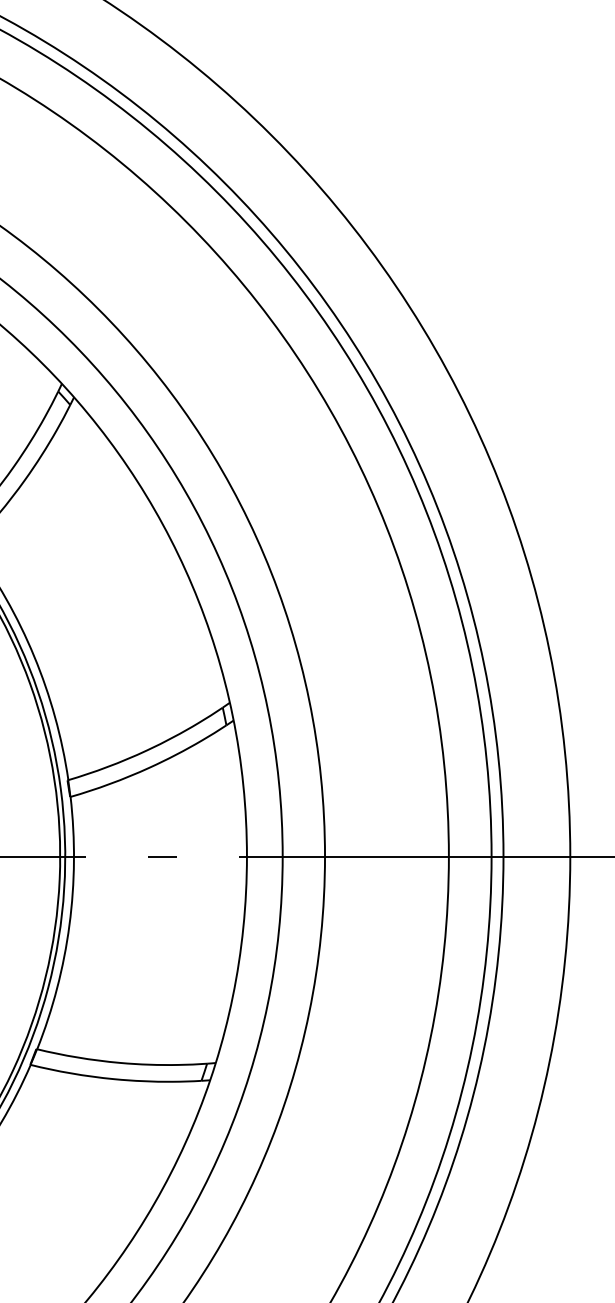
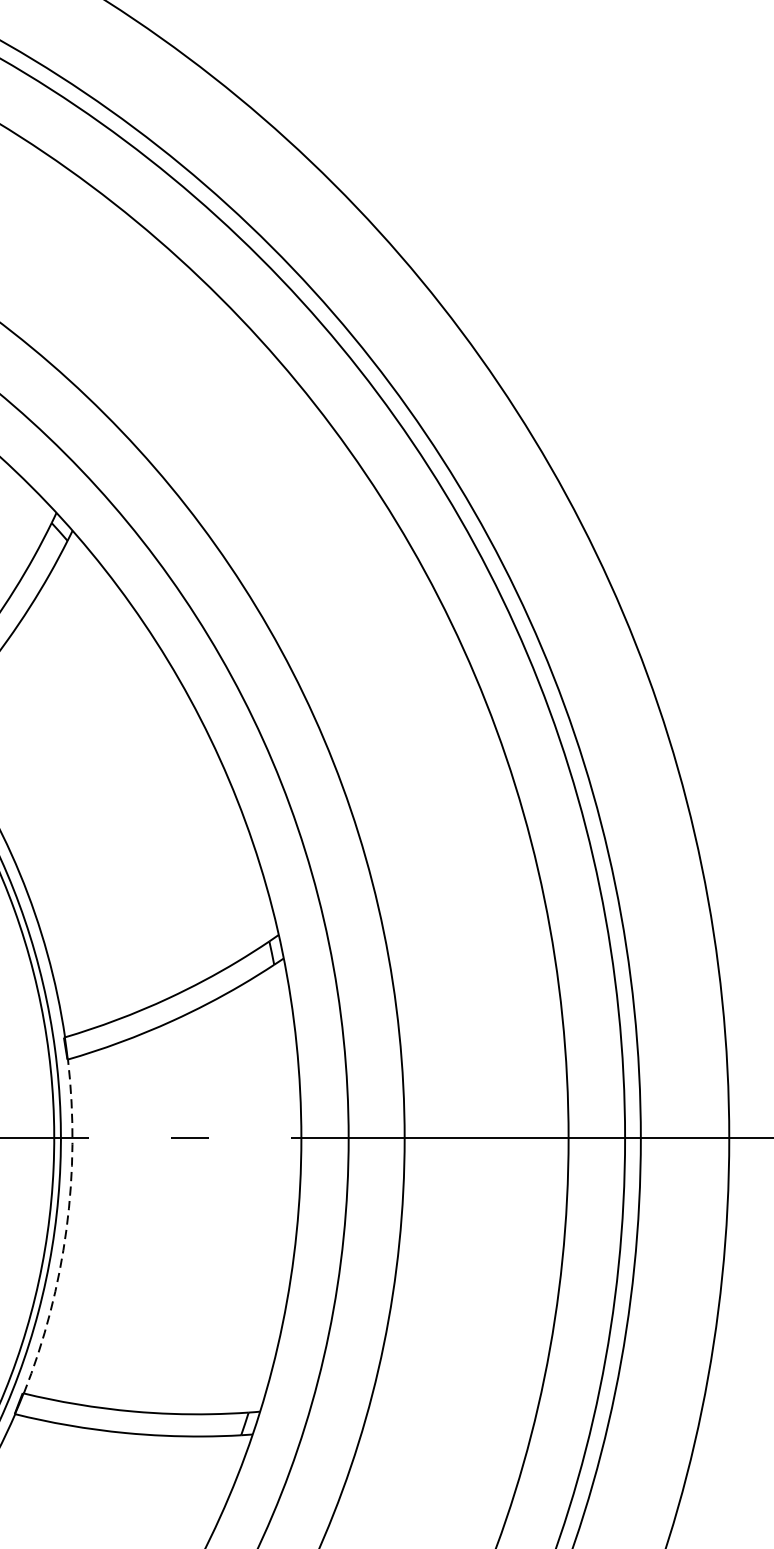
arc: (69, 925) -> (66, 1229), solid -> dashed

